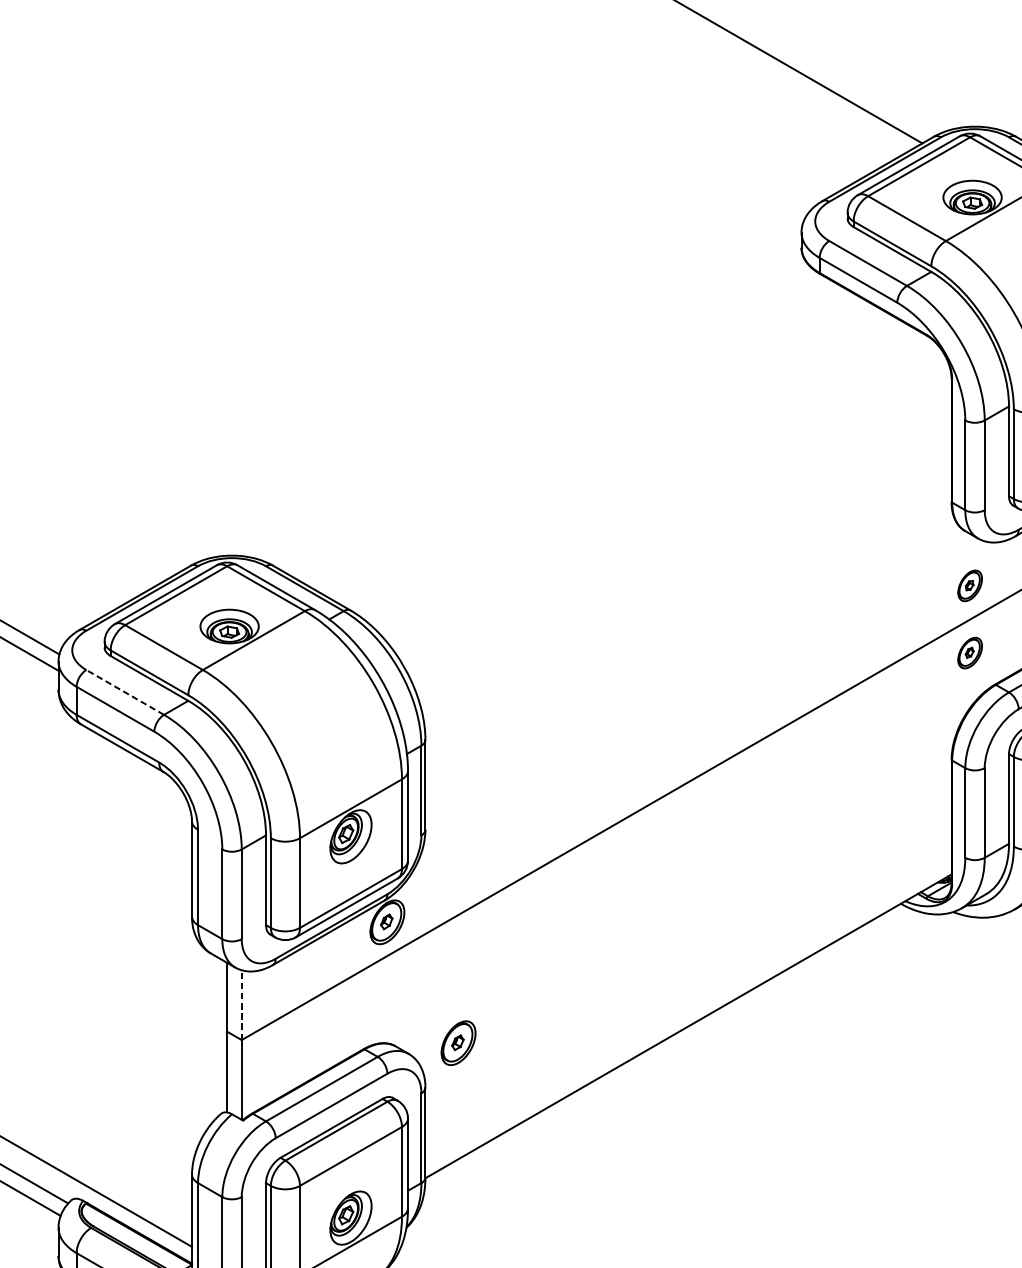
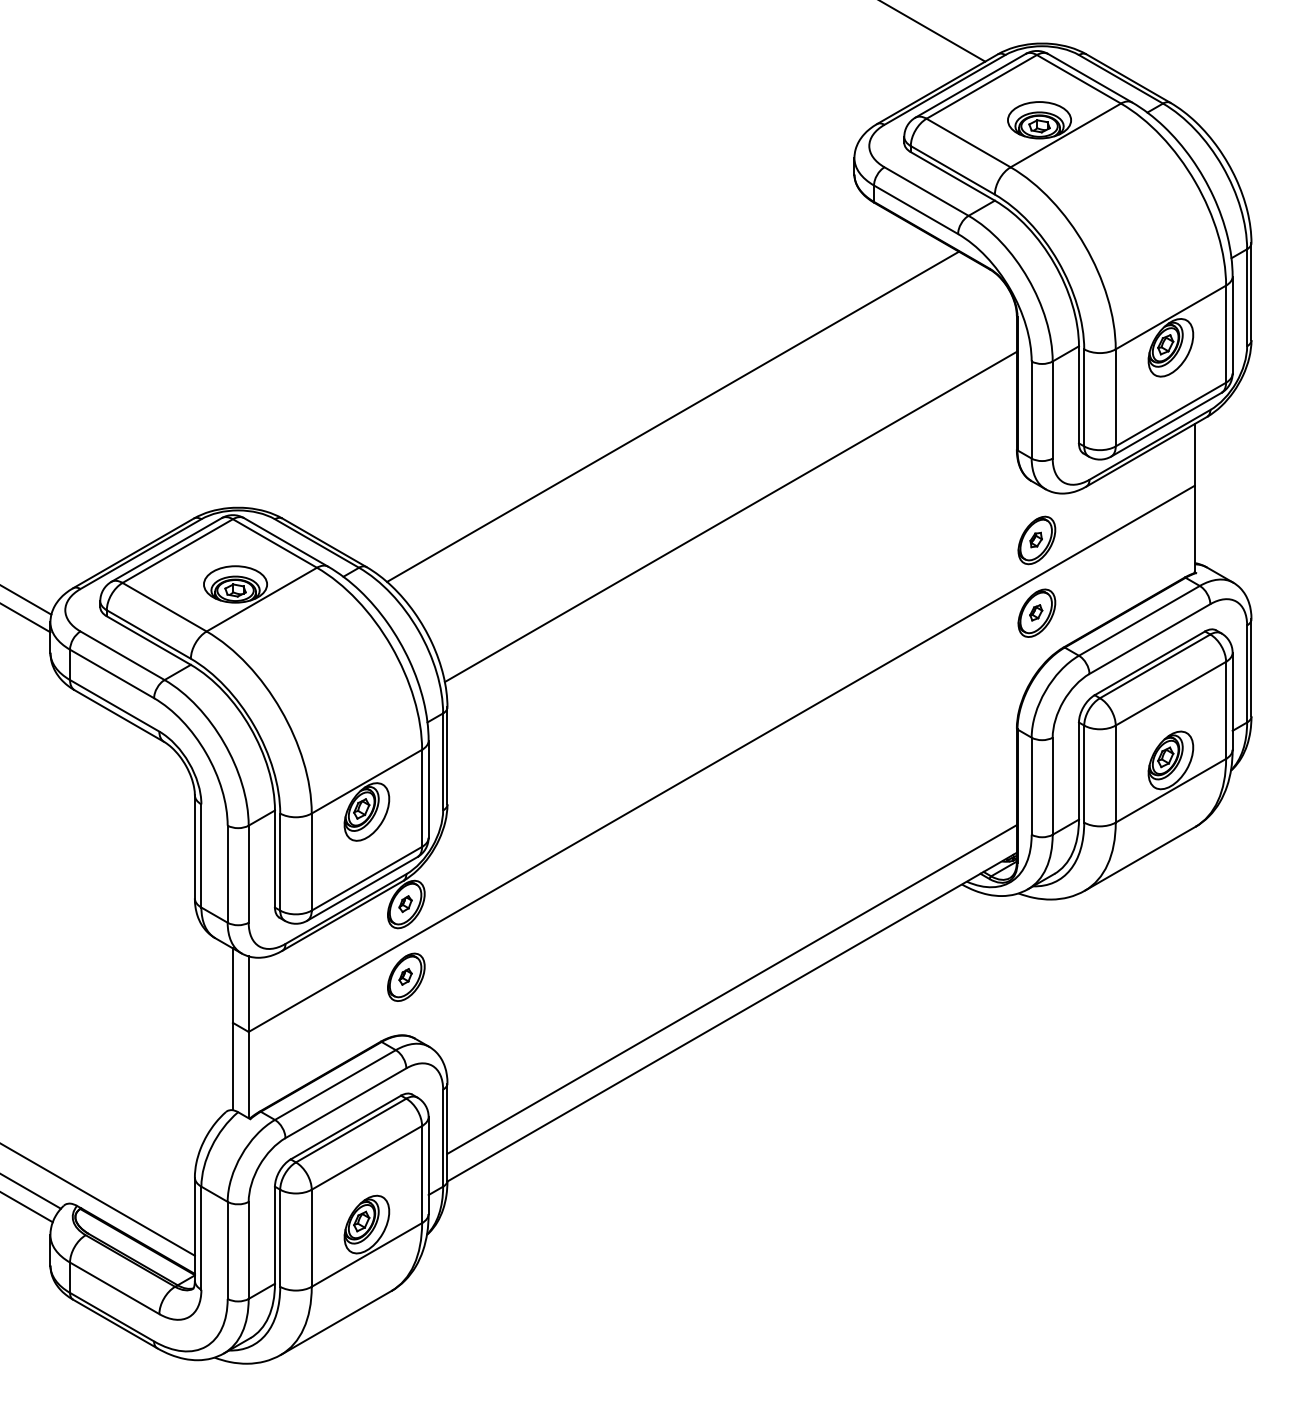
line: (634, 471) -> (673, 416), added
line: (686, 563) -> (730, 516), added
part: (969, 585) -> (1036, 540), size x1.43
part: (969, 652) -> (1036, 612), size x1.43
line: (125, 692) -> (122, 655), dashed -> solid
line: (687, 1000) -> (731, 989), added
line: (241, 1005) -> (248, 994), dashed -> solid
part: (458, 1042) -> (406, 976), moved

